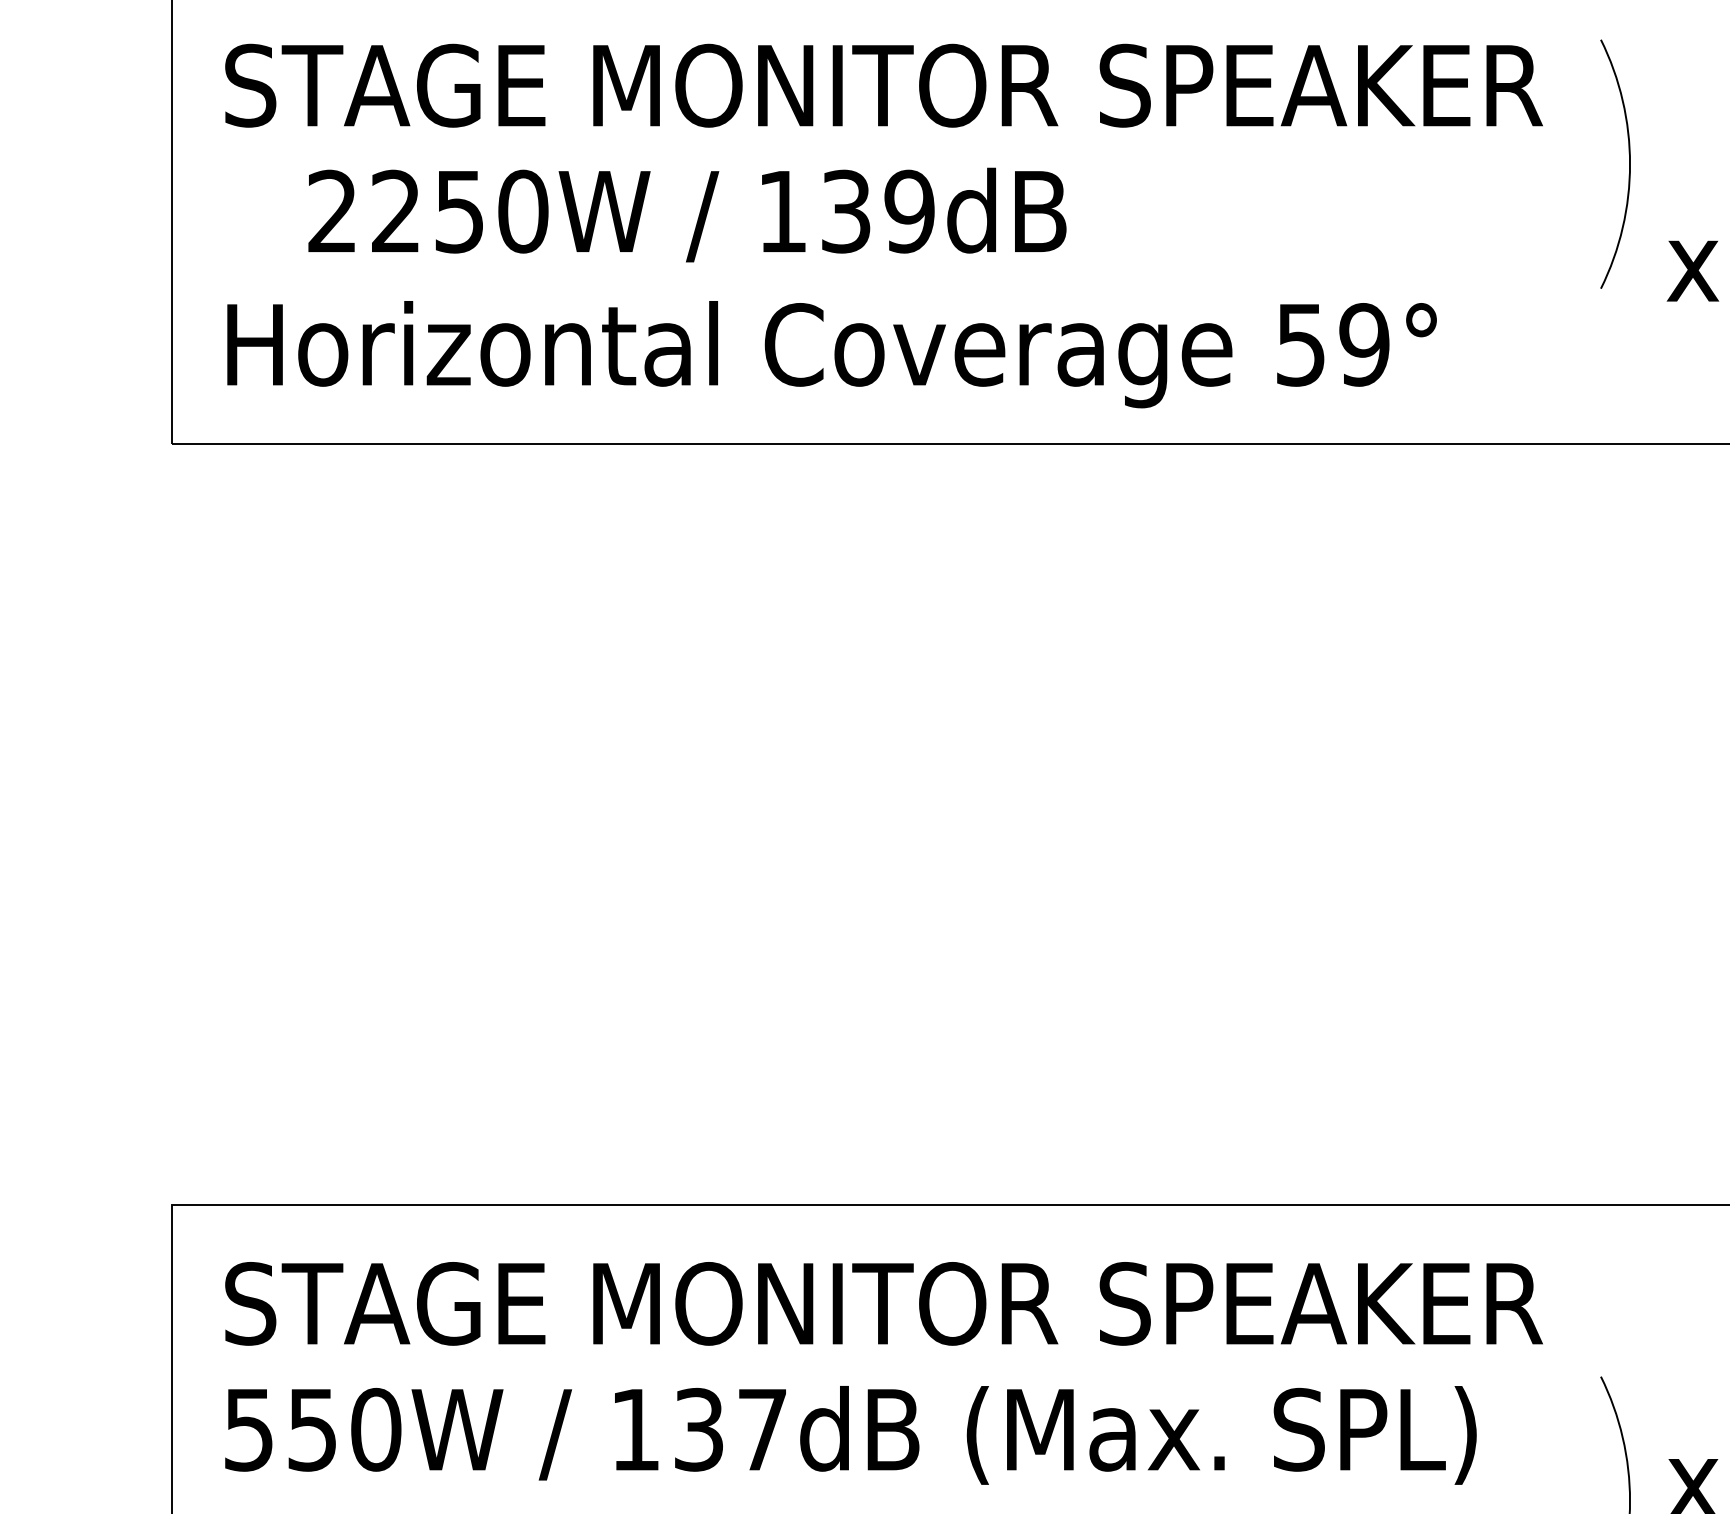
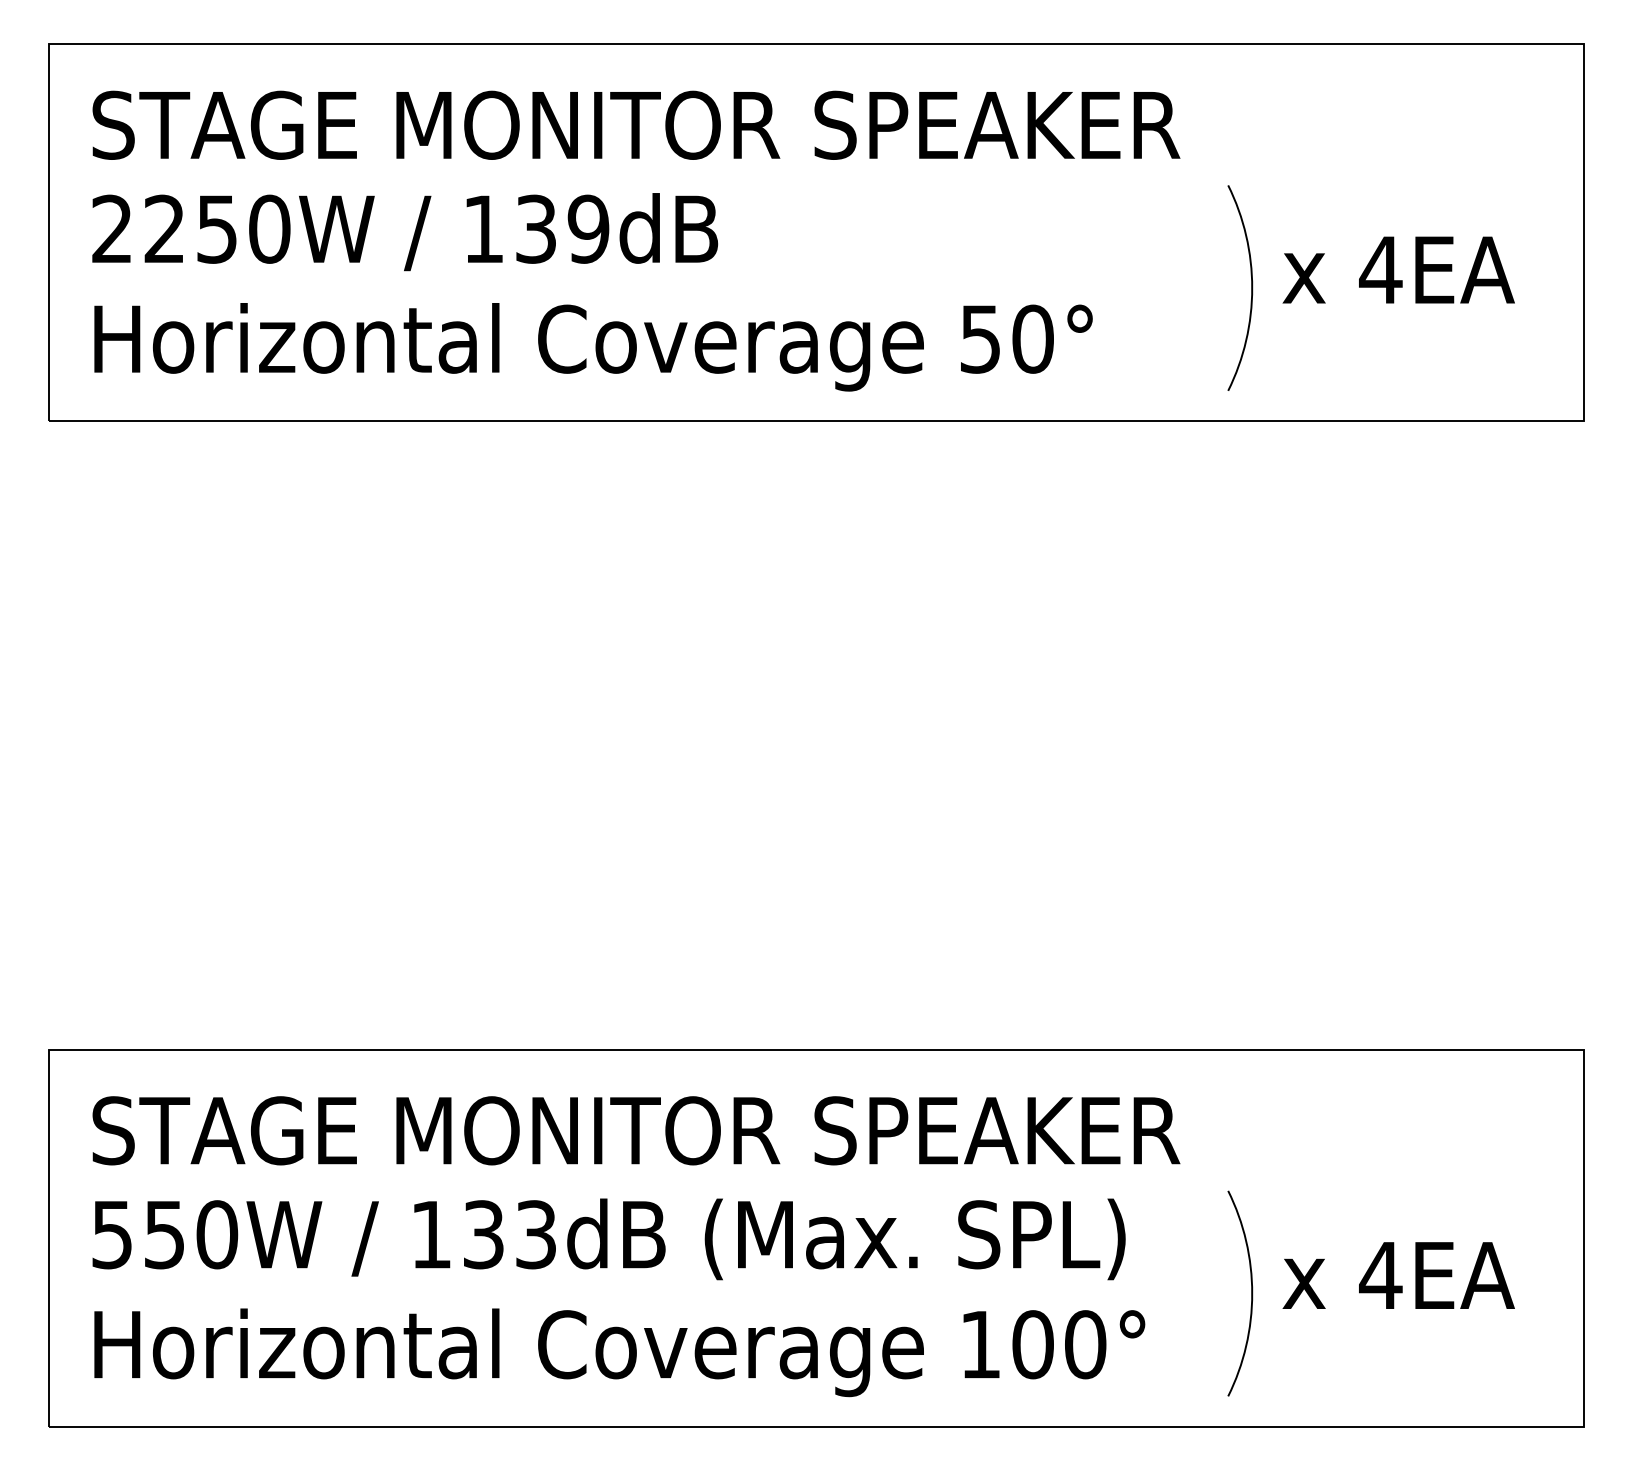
arc: (1629, 163) -> (1251, 287), moved
text: (687, 215) -> (405, 232), moved
text: (1363, 343) -> (1032, 338), 59° -> 50°
text: (761, 1429) -> (535, 1234), 137dB -> 133dB

